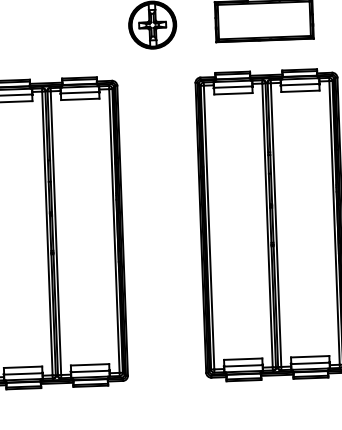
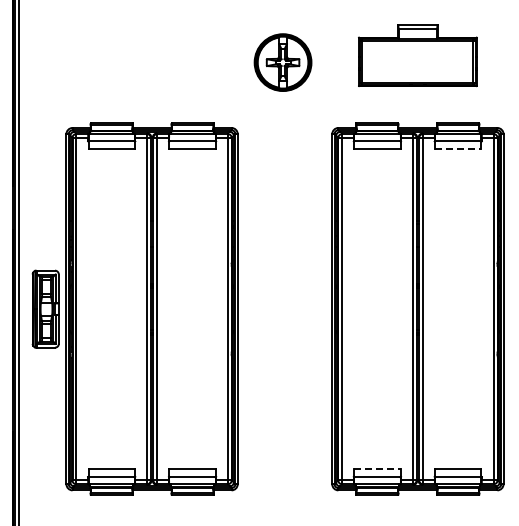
line: (300, 90) -> (458, 148), solid -> dashed
line: (243, 359) -> (377, 469), solid -> dashed

